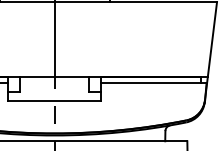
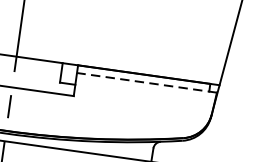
line: (153, 83) -> (146, 83), solid -> dashed

